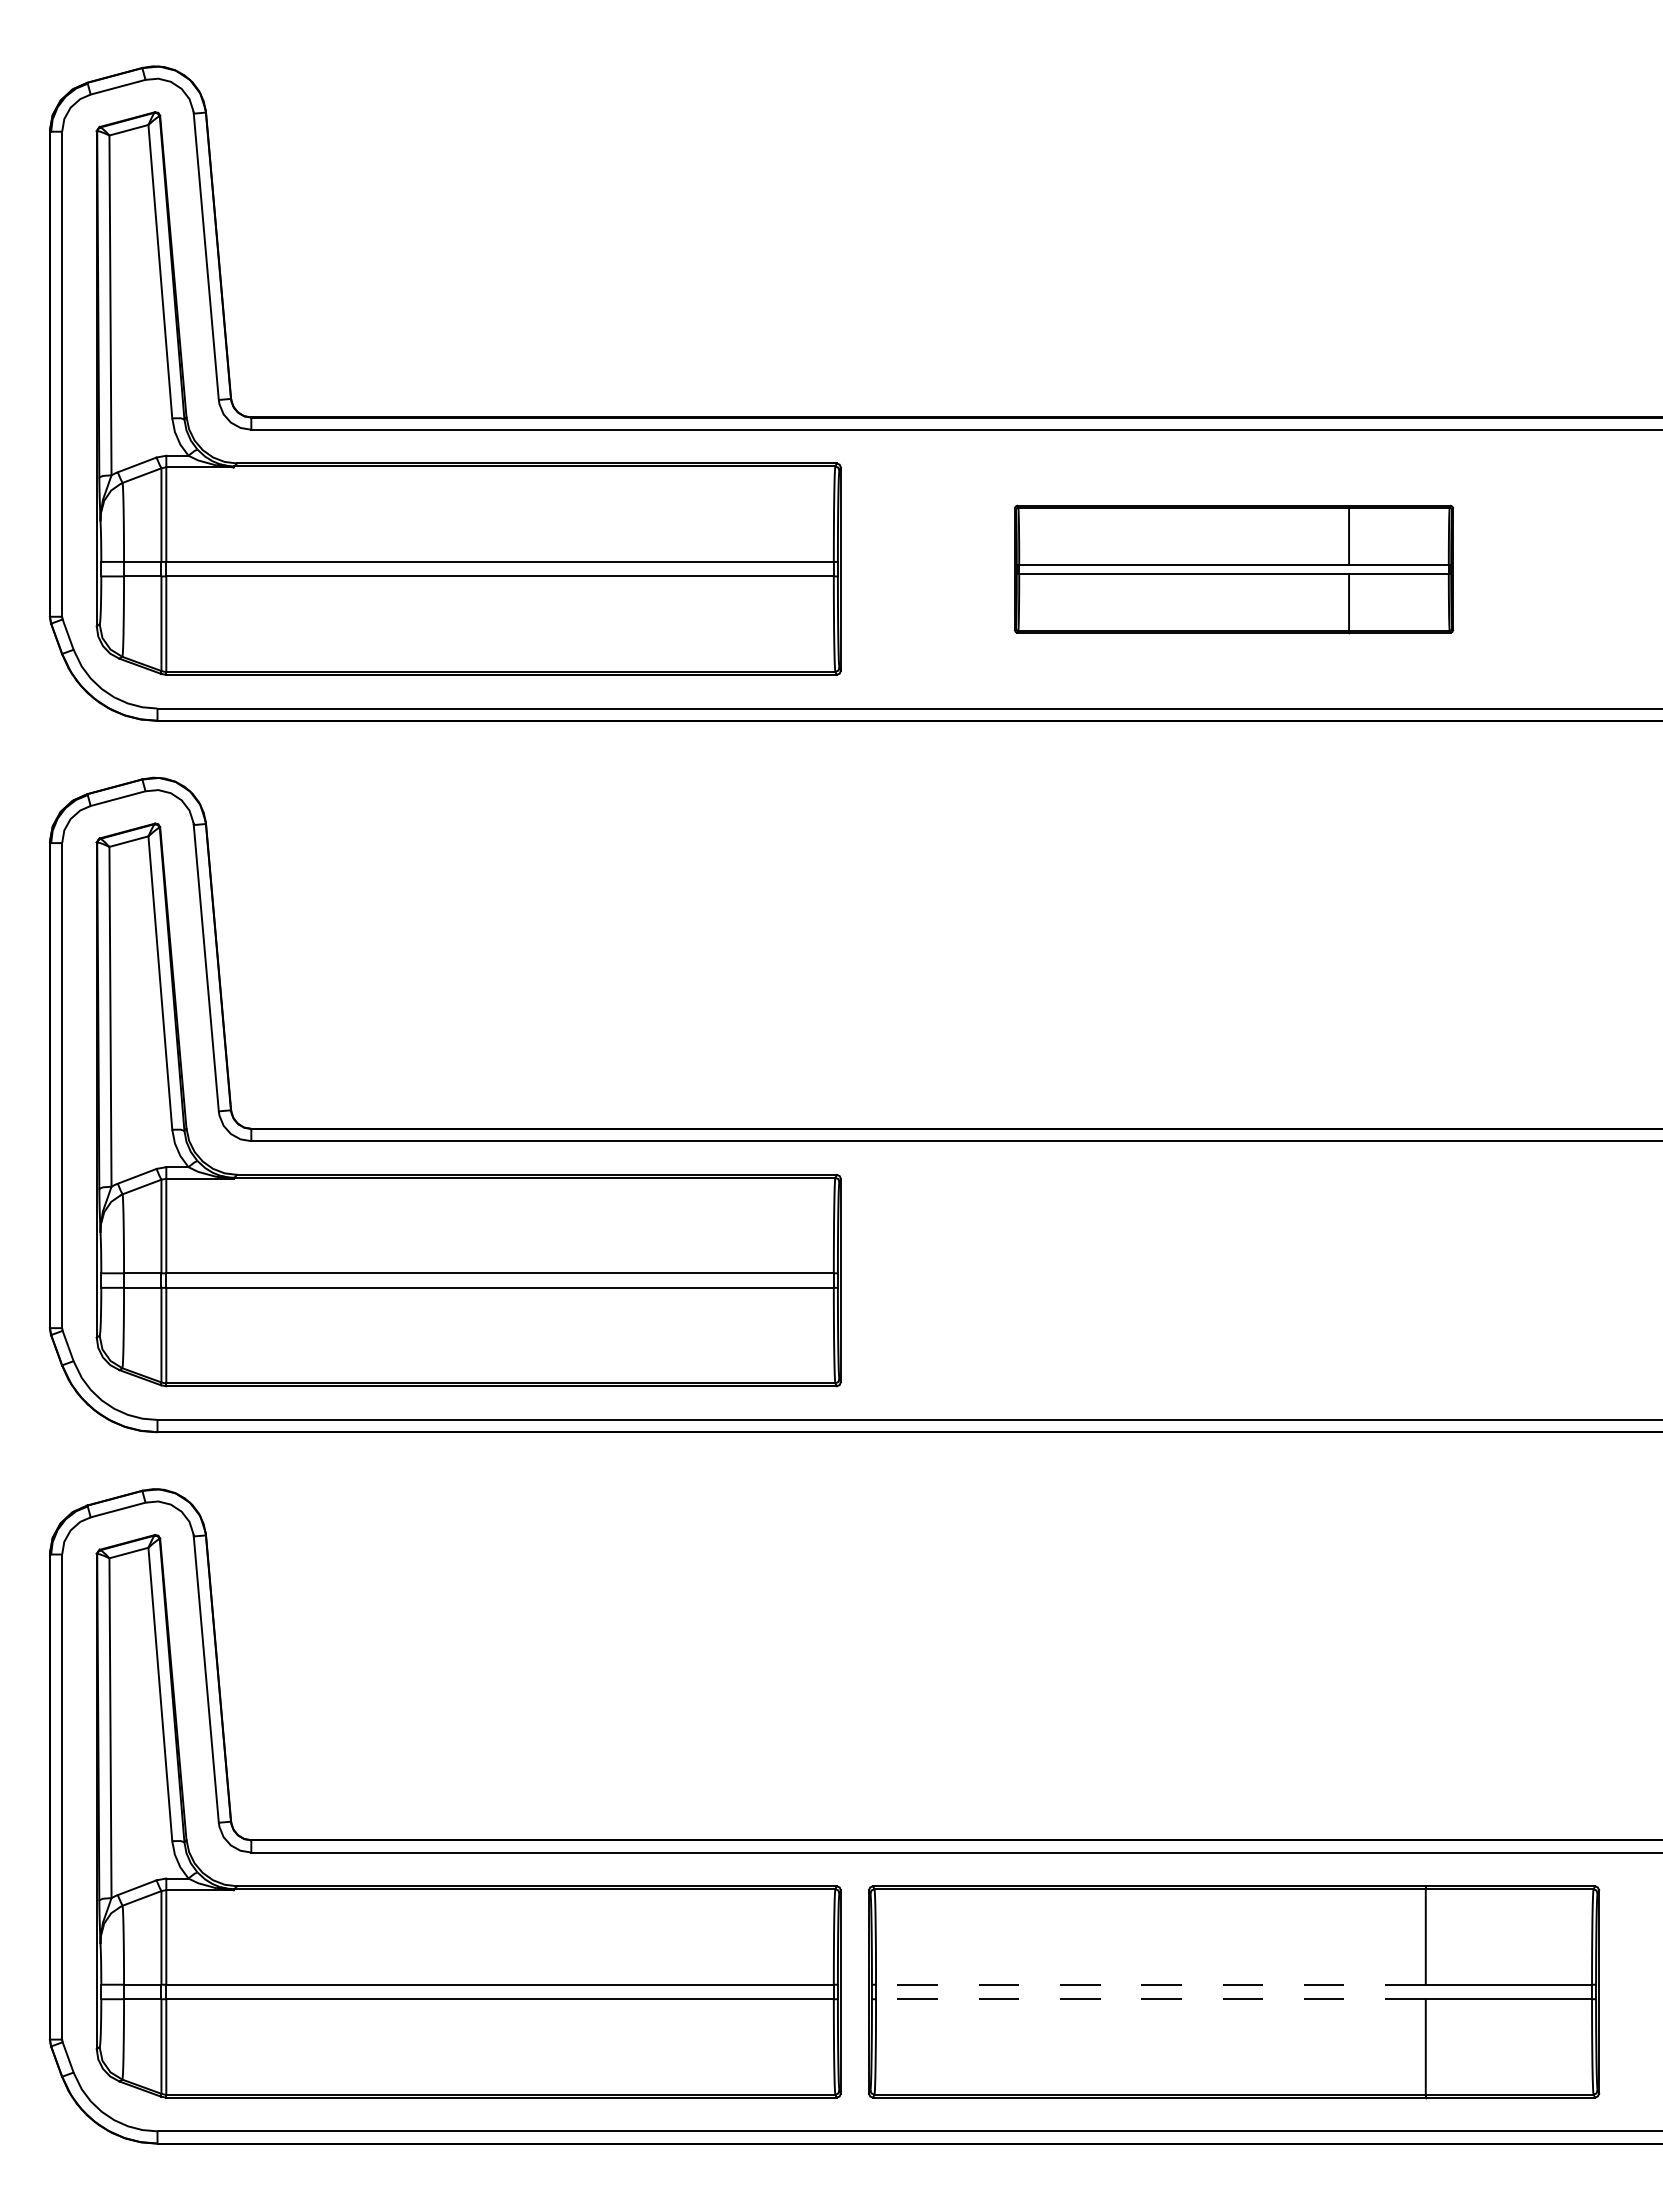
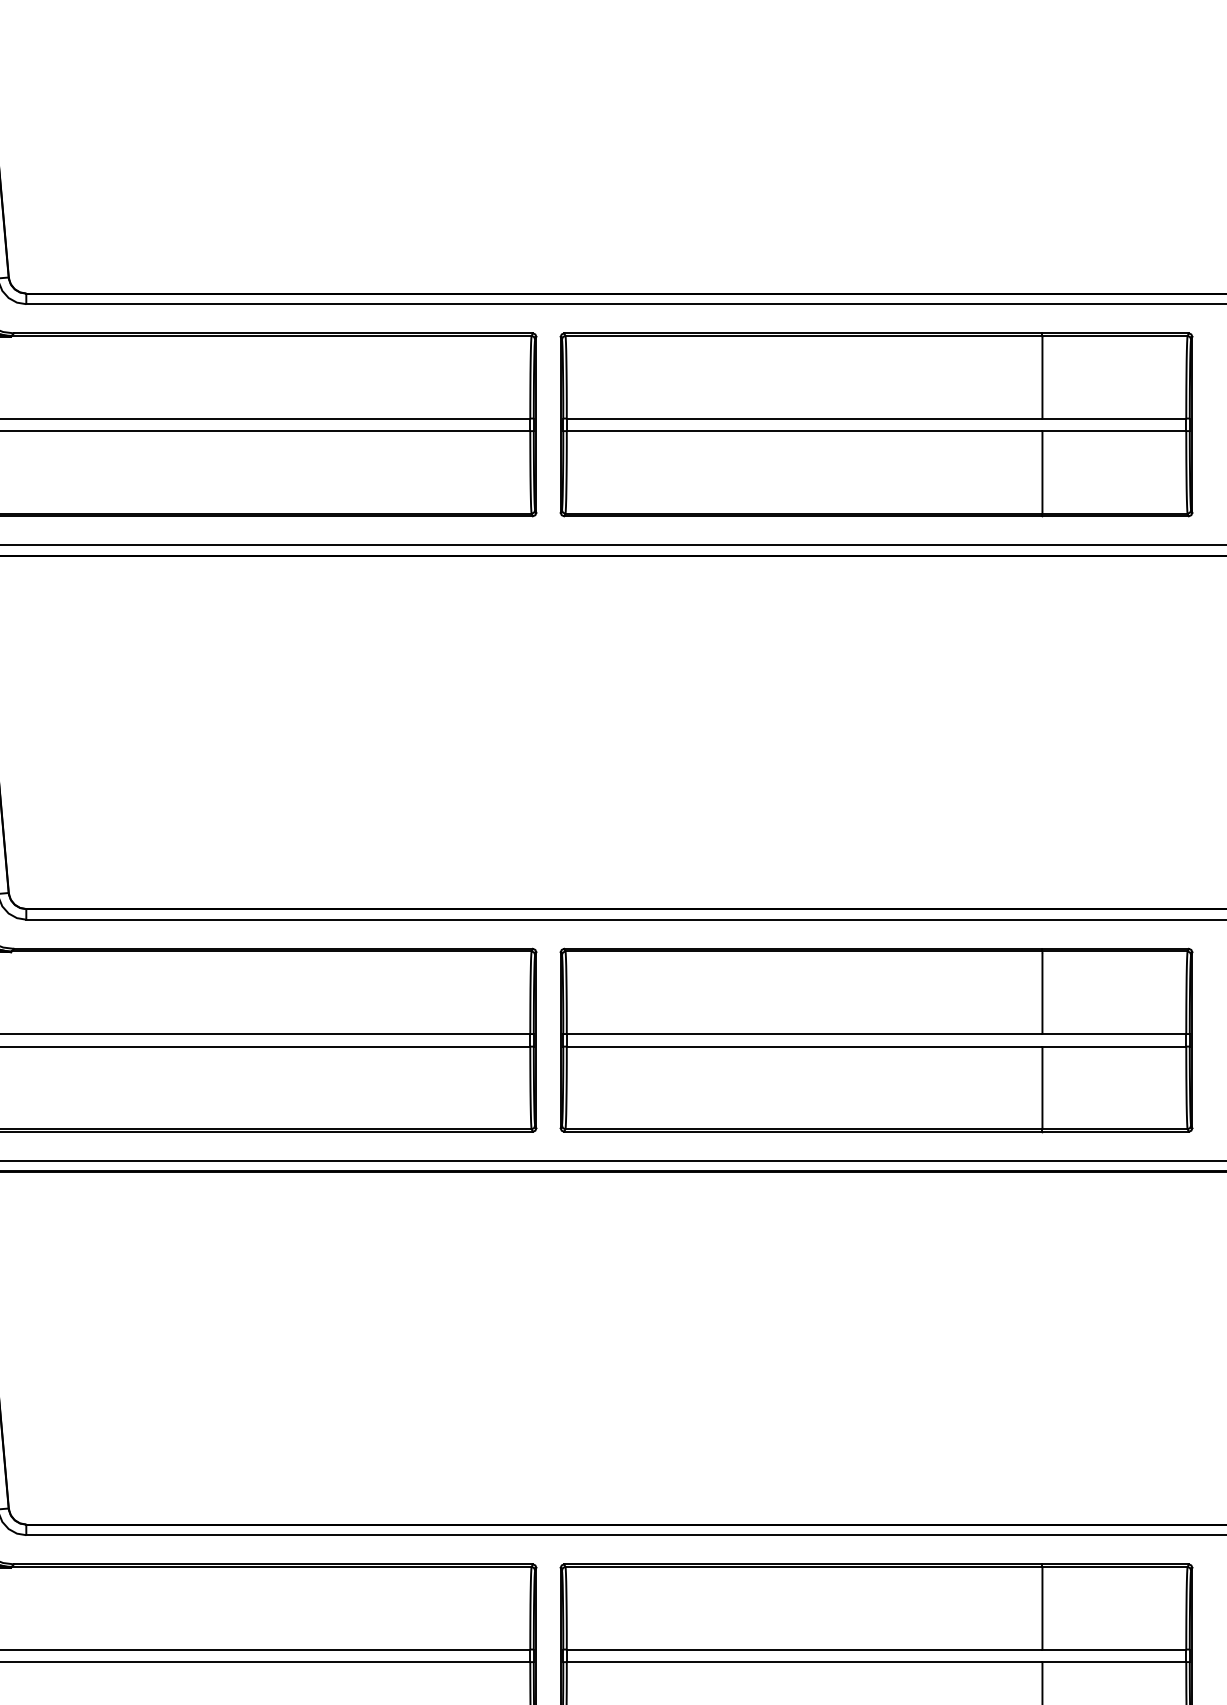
part: (1233, 569) -> (876, 425), size x1.67
part: (1233, 1280) -> (876, 1040), added
line: (1150, 1984) -> (804, 1649), dashed -> solid
line: (1150, 1999) -> (804, 1662), dashed -> solid

